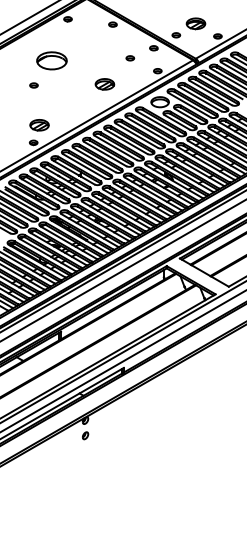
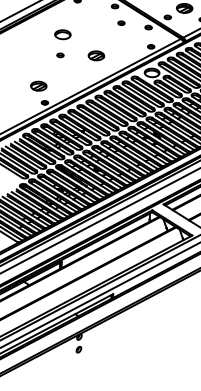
part: (130, 58) -> (121, 23), moved
part: (51, 60) -> (62, 34), size x0.62
part: (104, 84) -> (96, 55), moved
part: (33, 85) -> (60, 55), moved
part: (39, 125) -> (38, 86), moved

